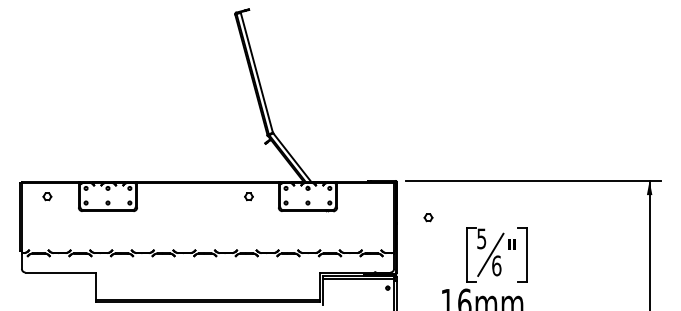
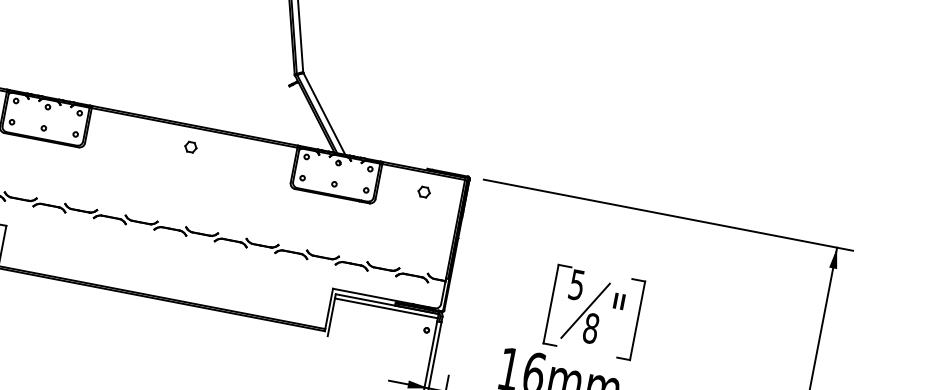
part: (248, 196) -> (190, 146), moved
part: (428, 217) -> (424, 191), moved
text: (496, 265) -> (590, 327), 6 -> 8

